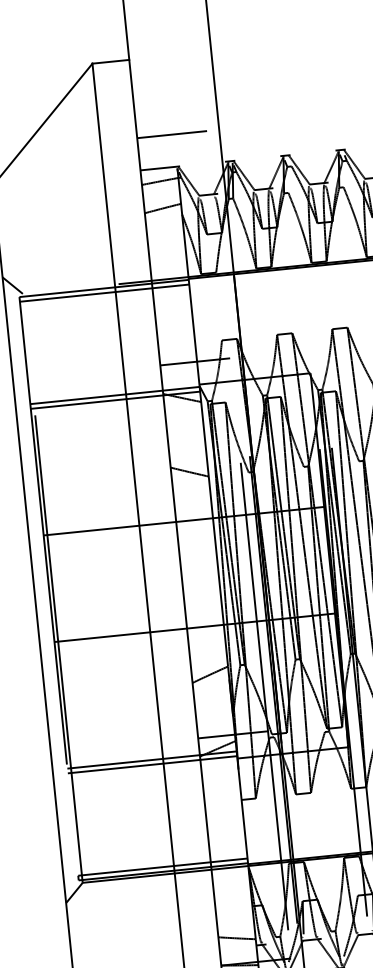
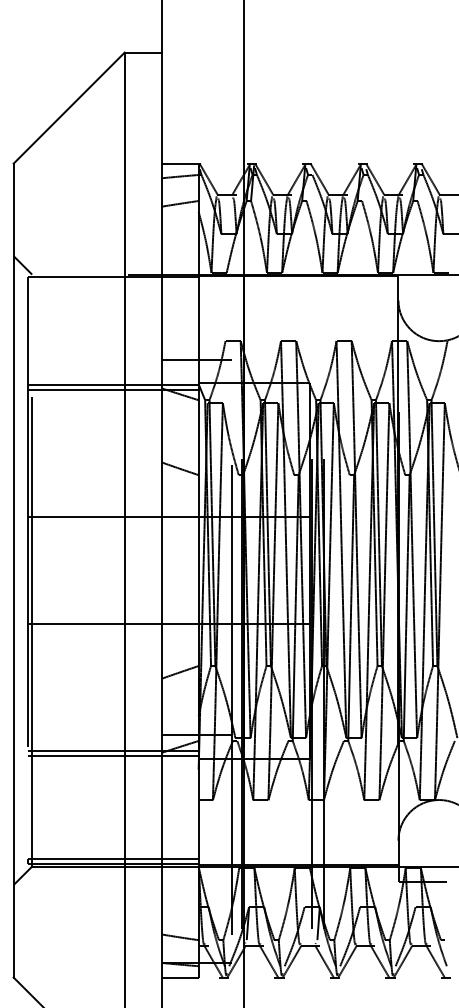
line: (171, 134) -> (196, 131), removed
line: (104, 293) -> (113, 282), removed

